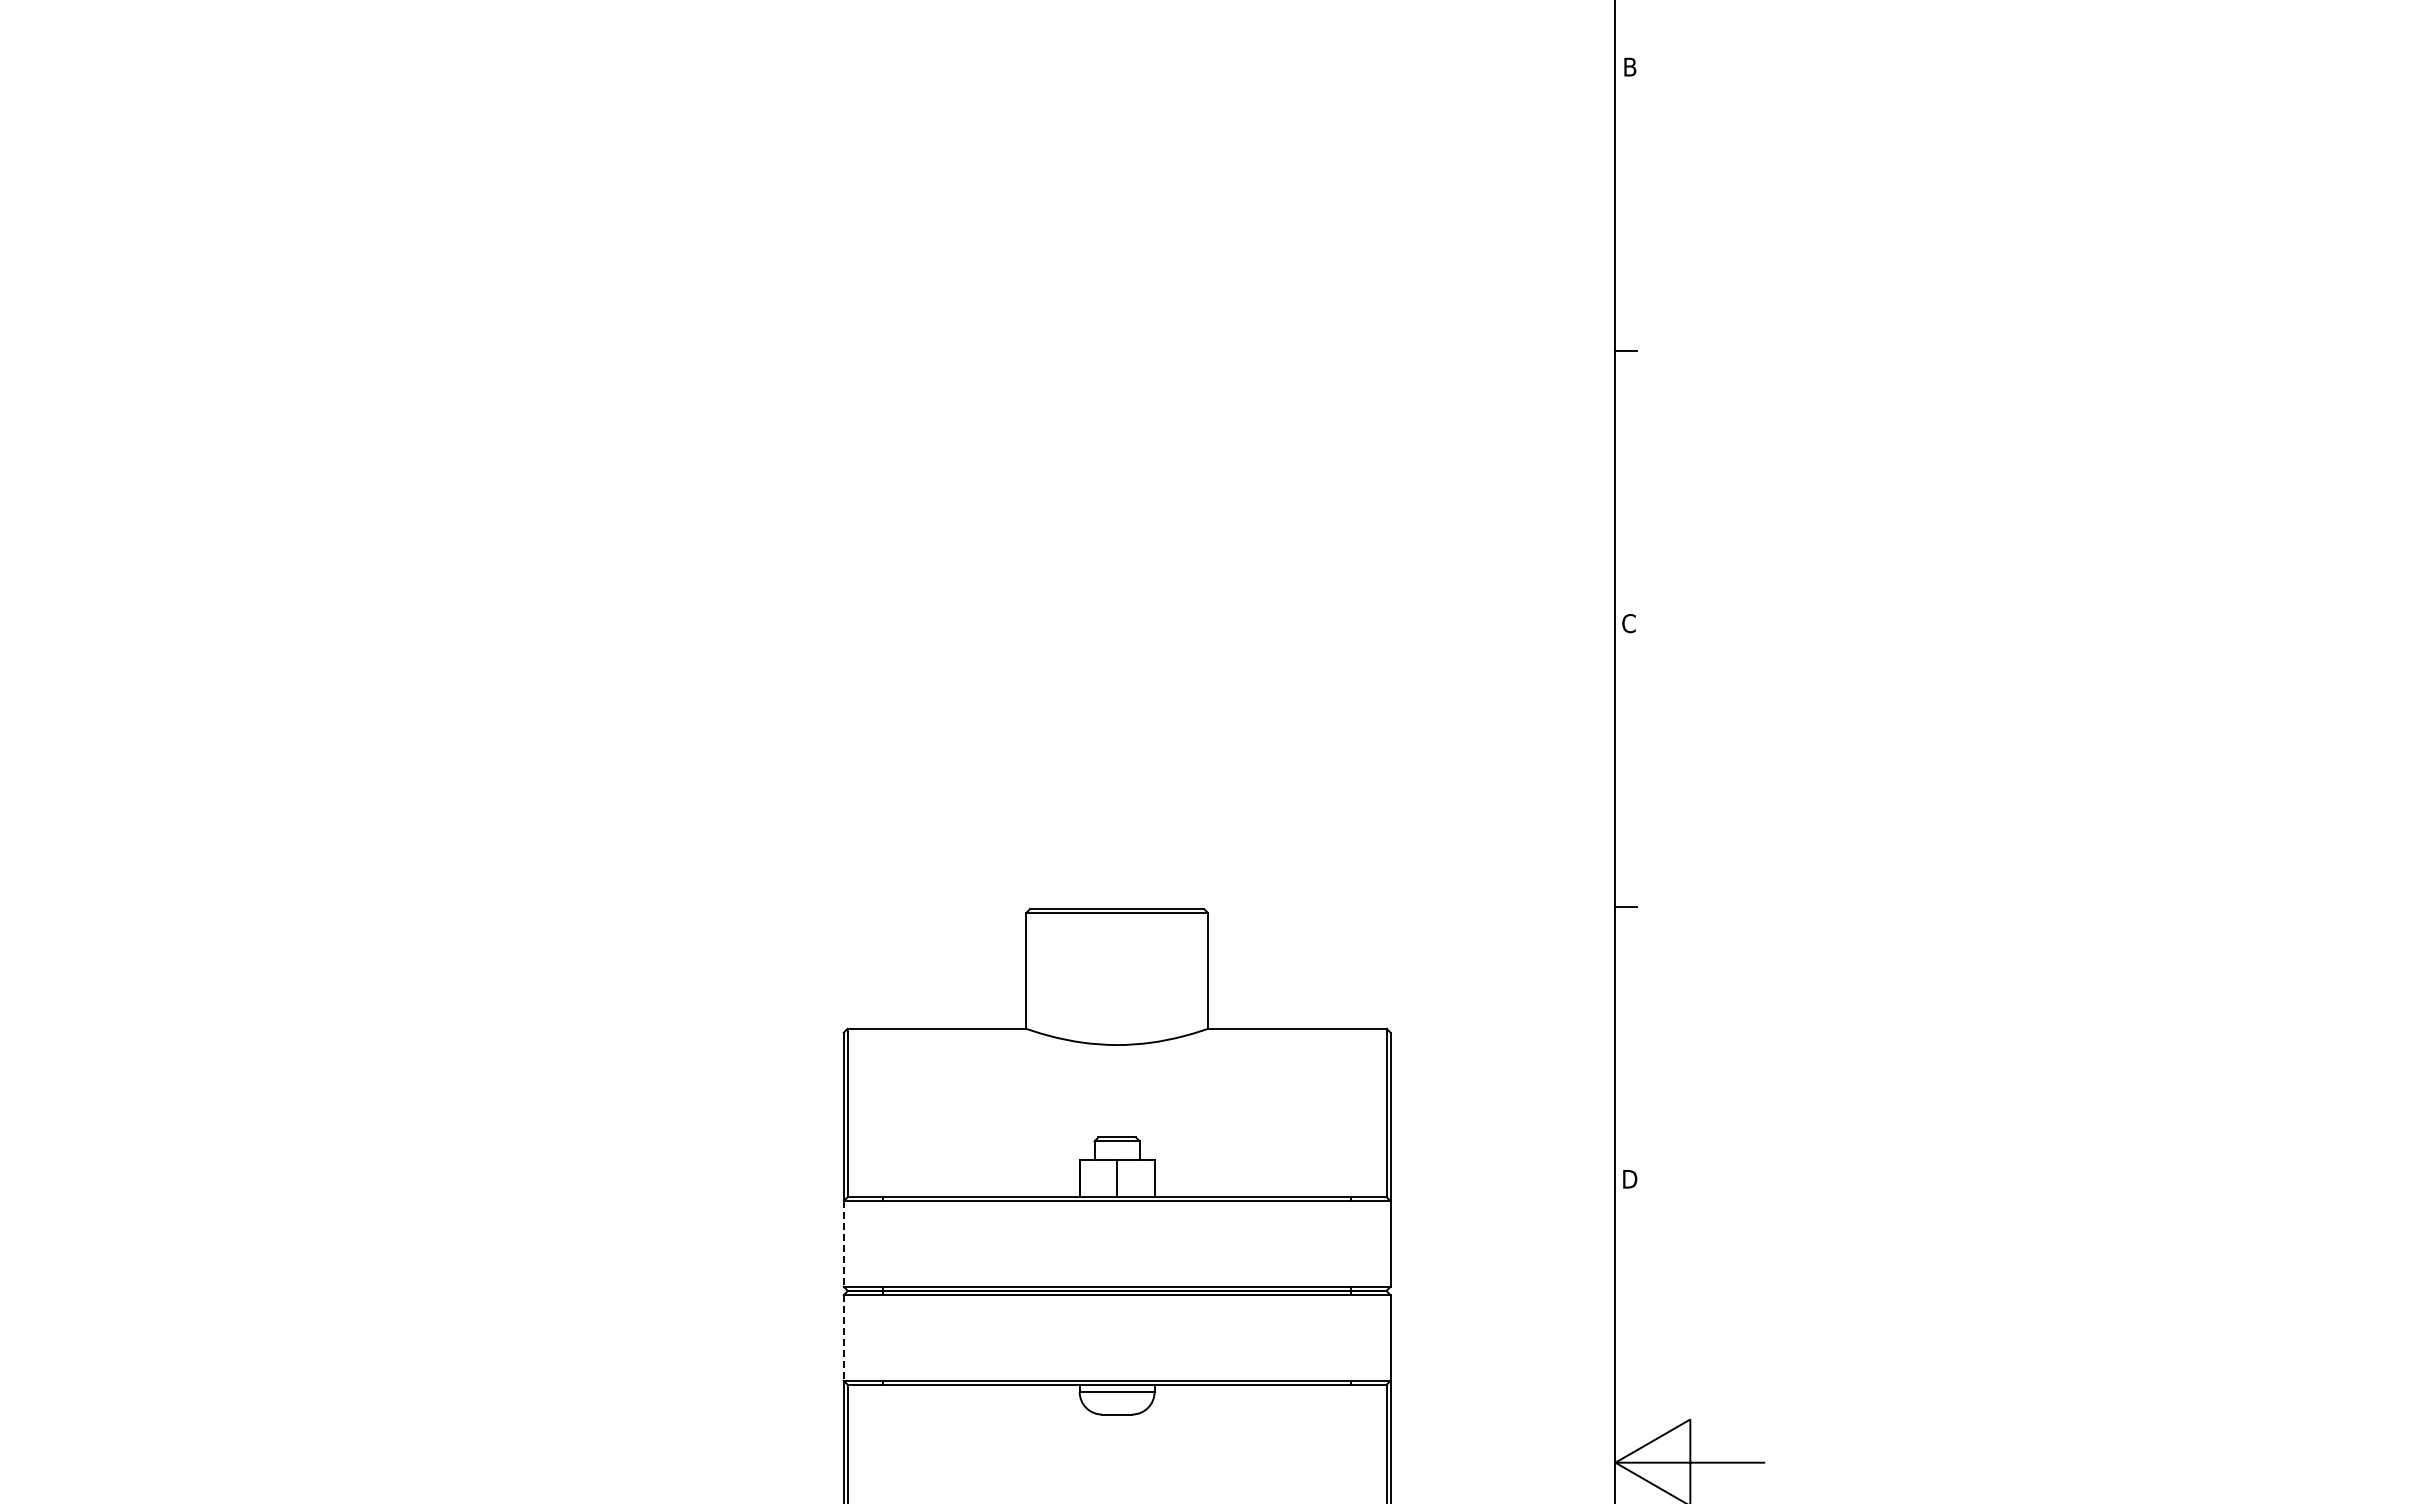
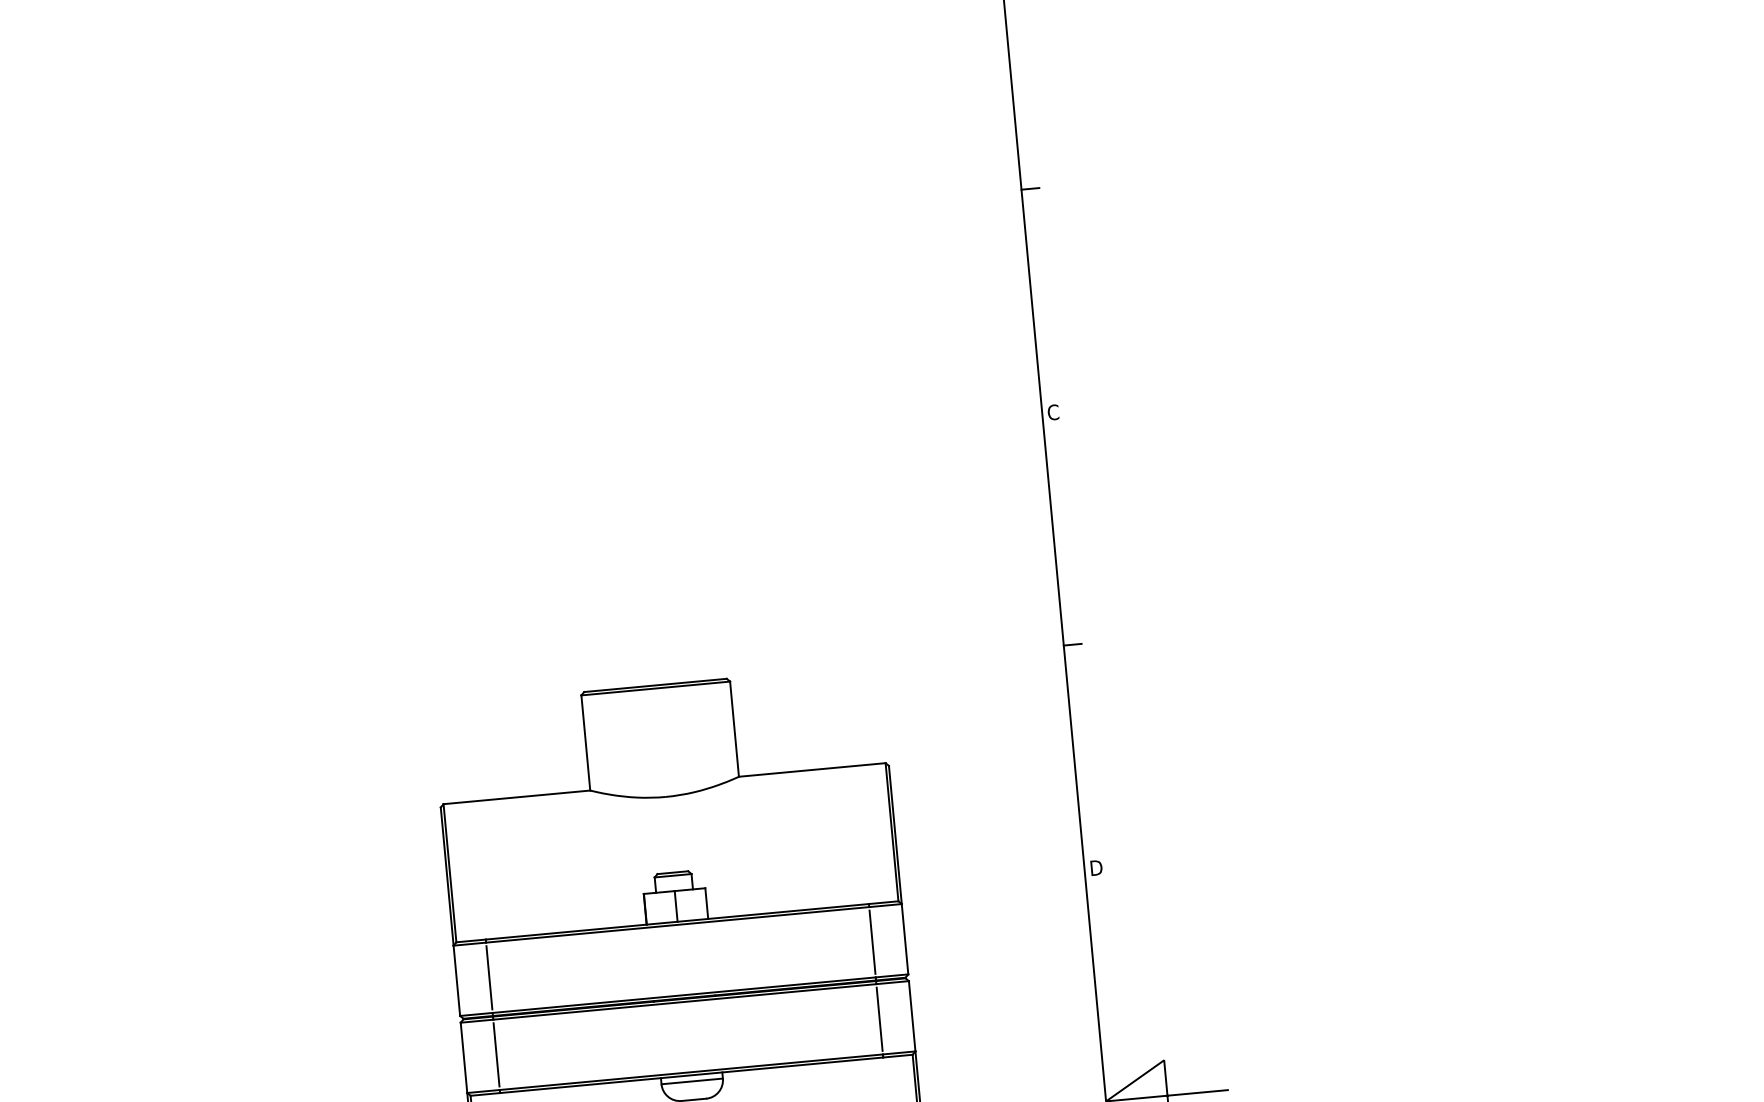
line: (883, 1243) -> (489, 977), added
line: (1350, 1243) -> (872, 941), added
line: (843, 1244) -> (456, 981), dashed -> solid
line: (843, 1337) -> (463, 1057), dashed -> solid
line: (883, 1337) -> (496, 1054), added
line: (1350, 1337) -> (879, 1018), added

